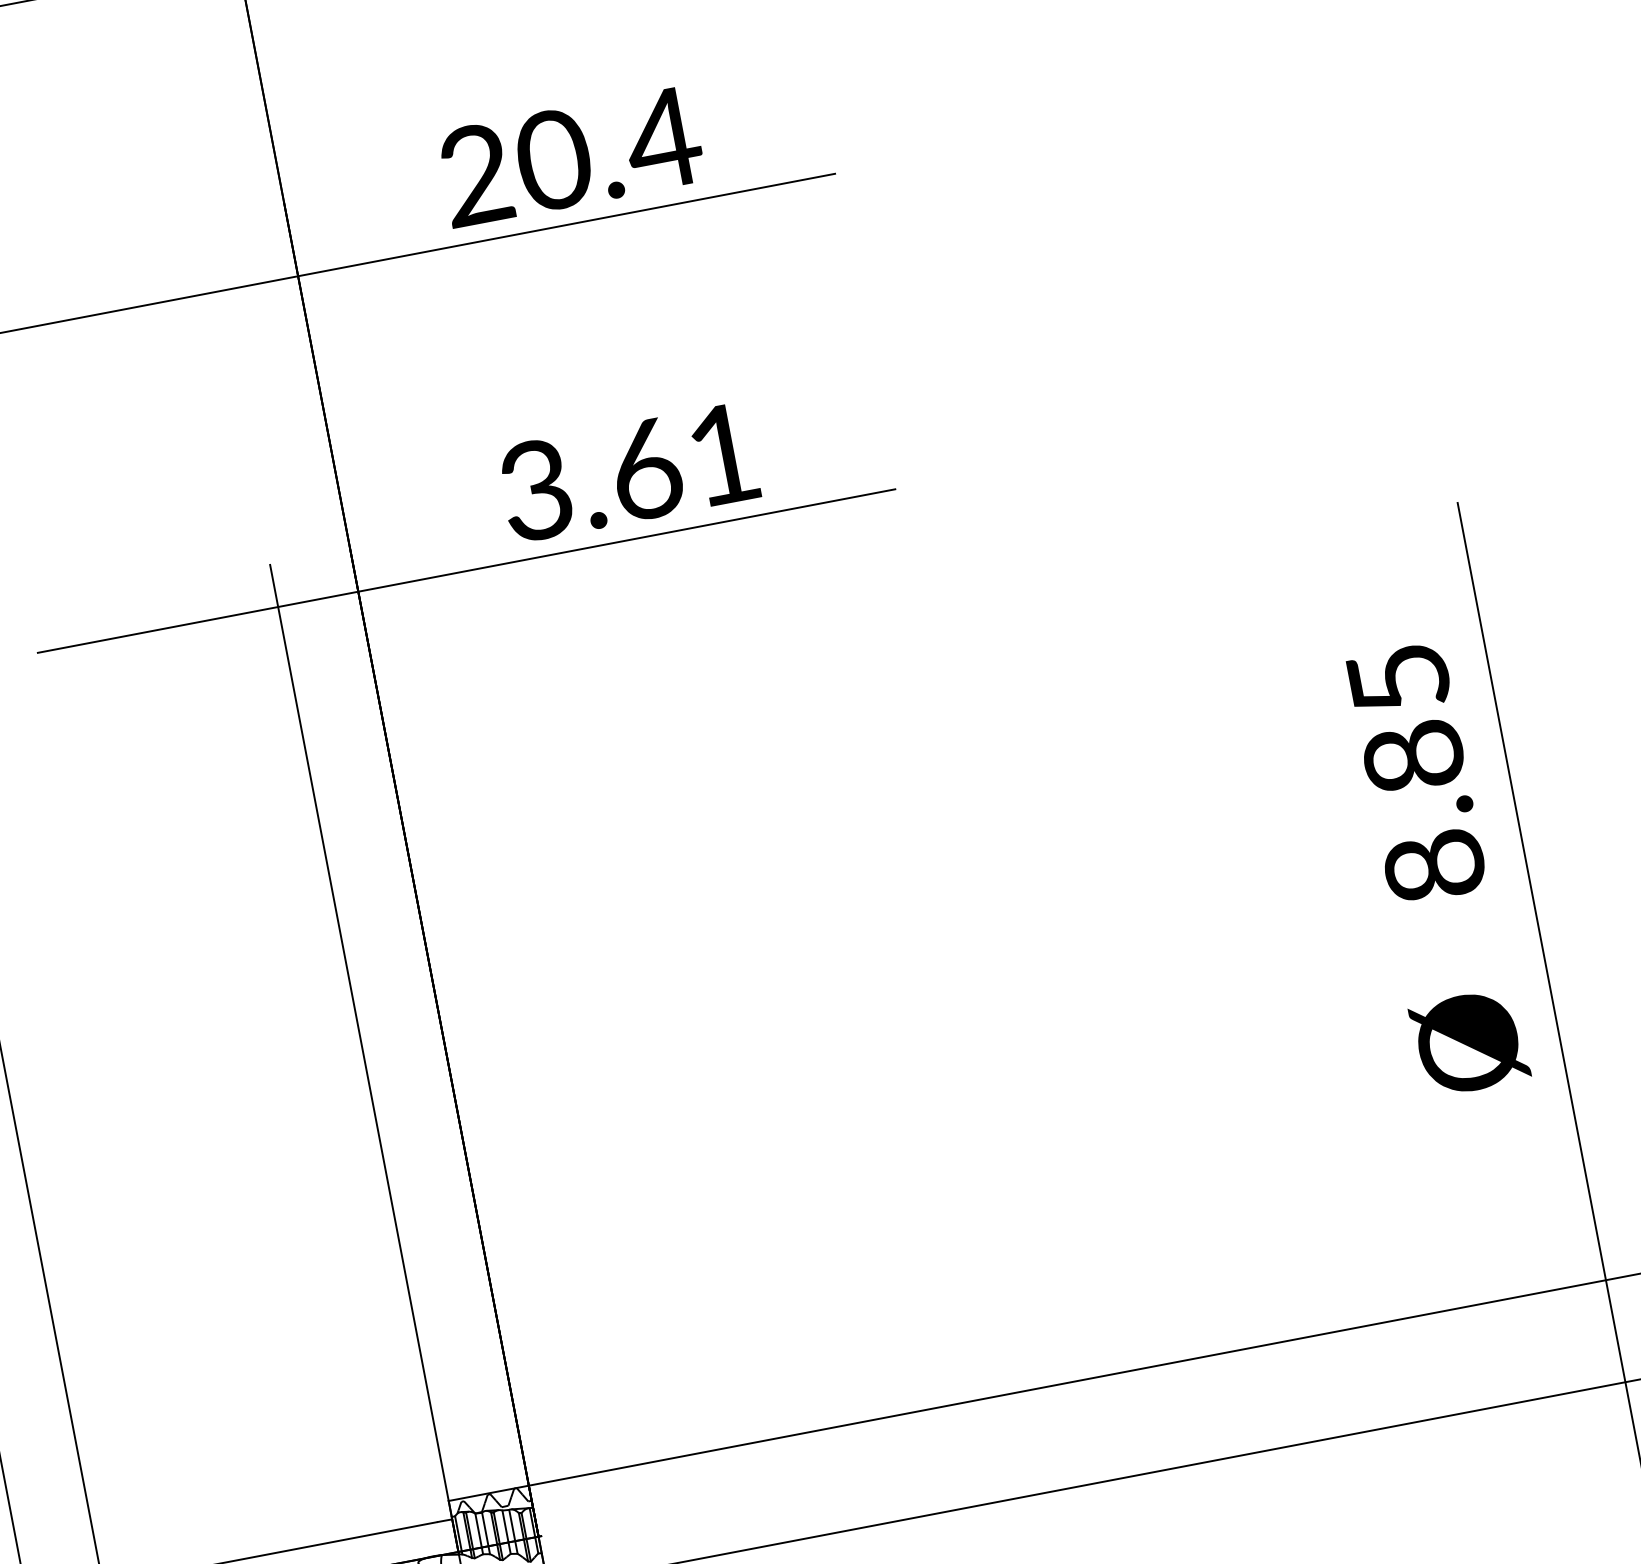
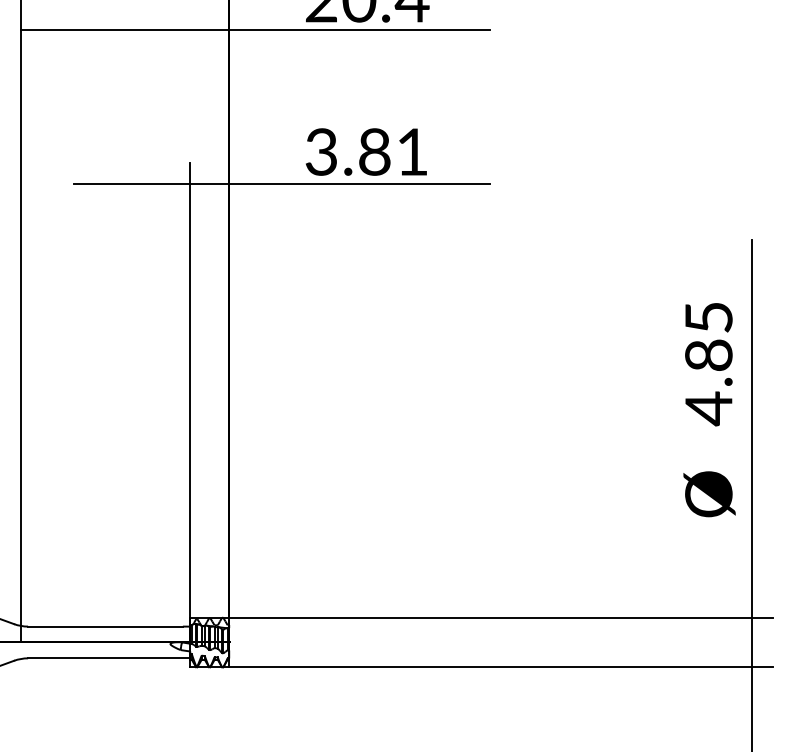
text: (644, 468) -> (374, 151), 3.61 -> 3.81
text: (1433, 866) -> (708, 408), 8.85 -> 4.85

